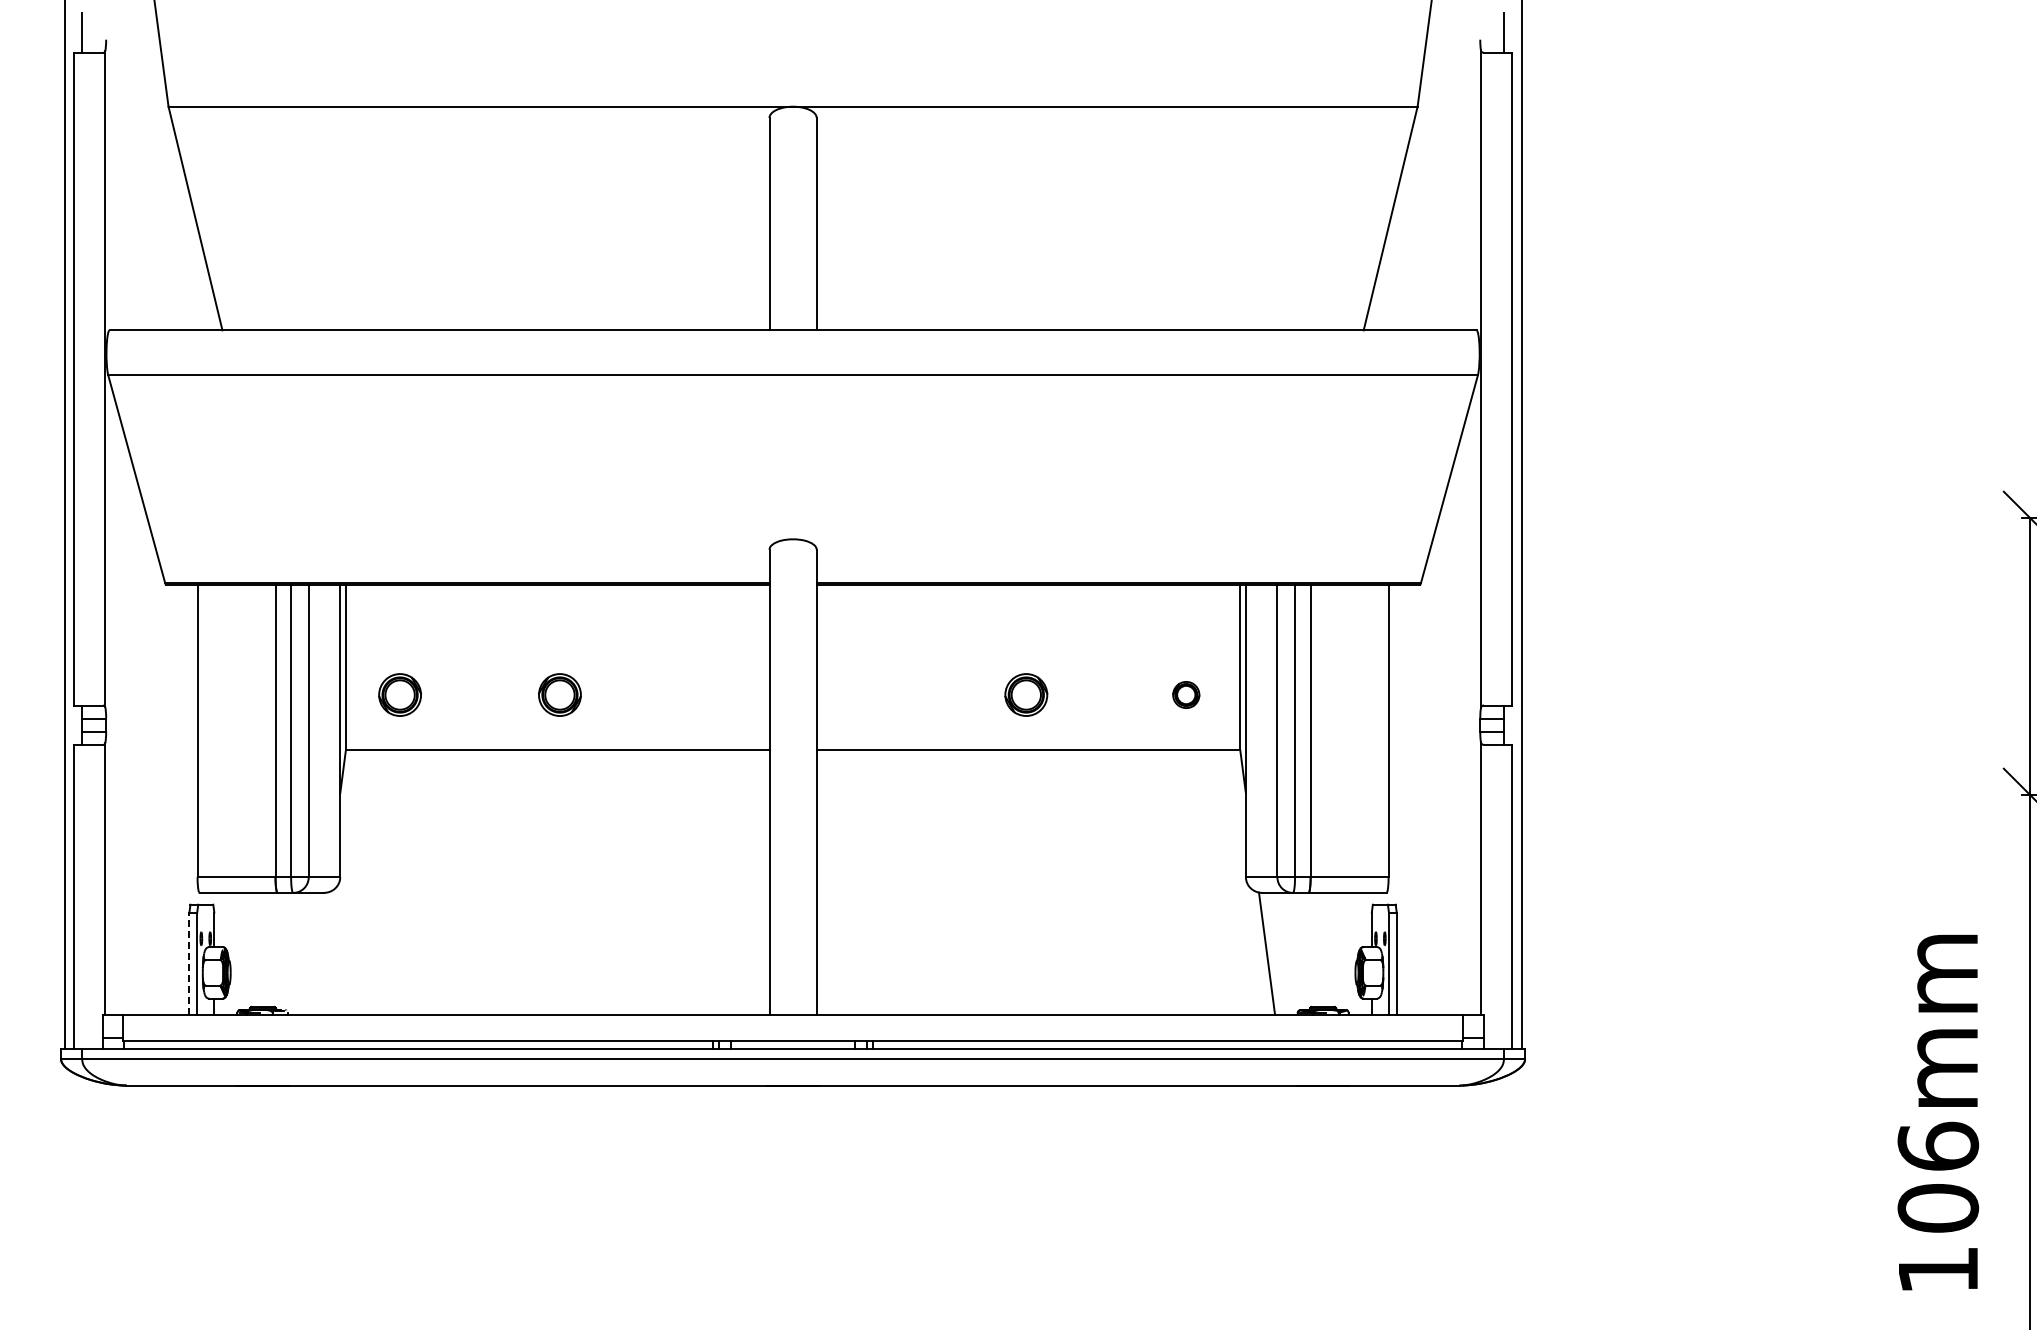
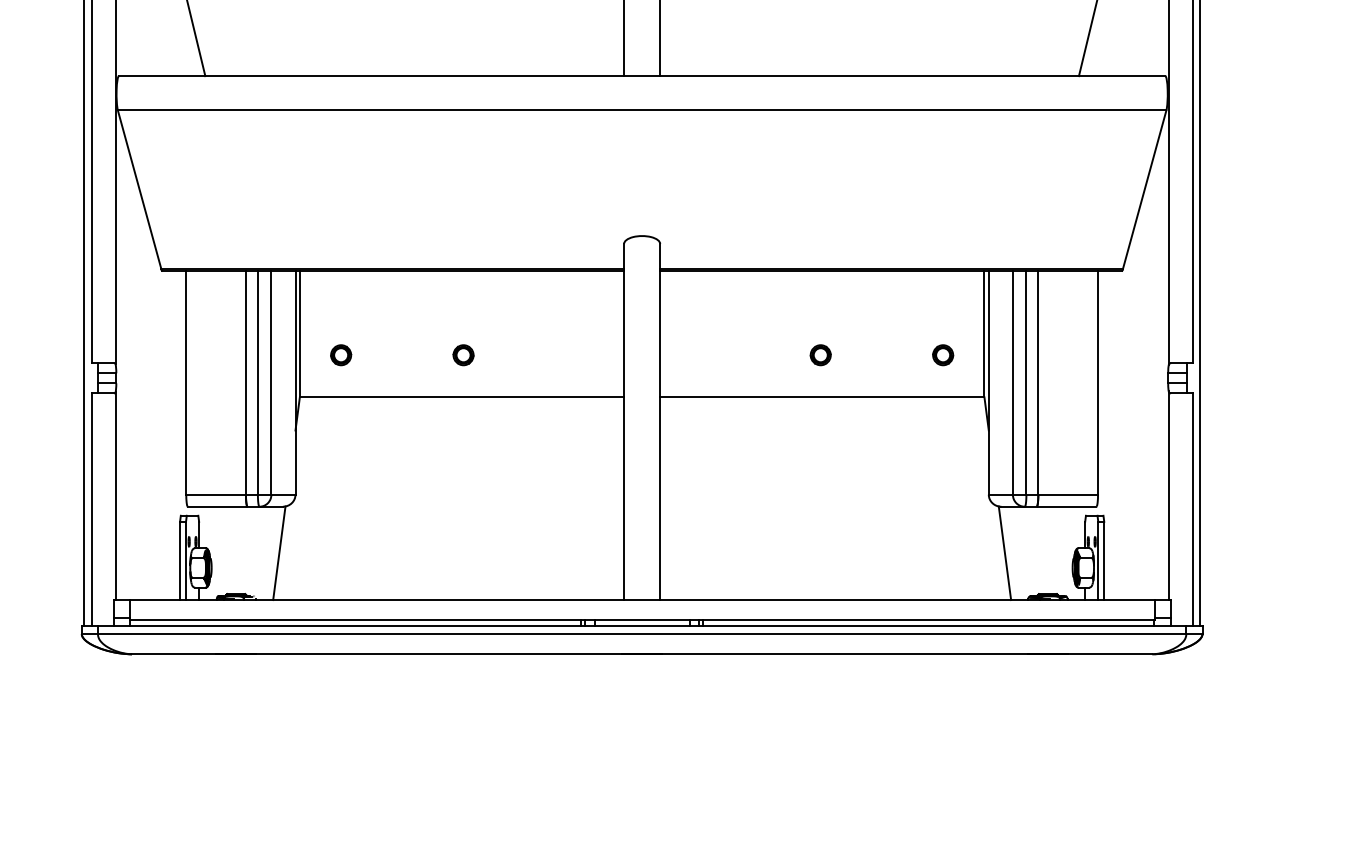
part: (399, 694) -> (340, 354), size x0.62
part: (559, 694) -> (463, 354), size x0.62
part: (1026, 694) -> (820, 354), size x0.62
line: (319, 953) -> (279, 553), added
line: (189, 963) -> (180, 560), dashed -> solid

